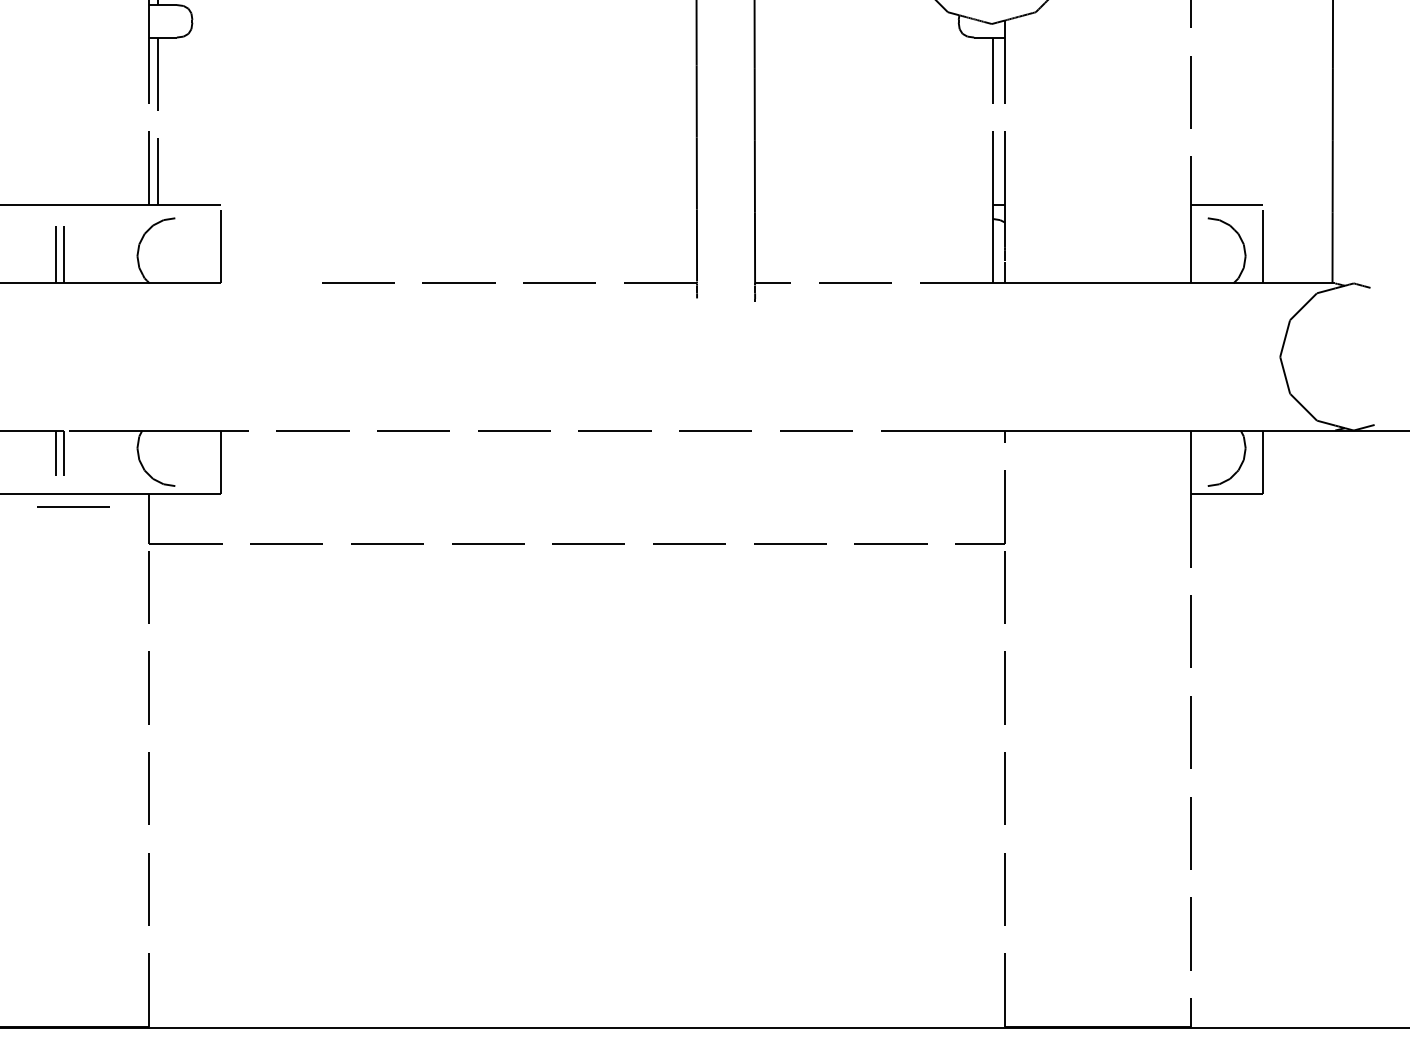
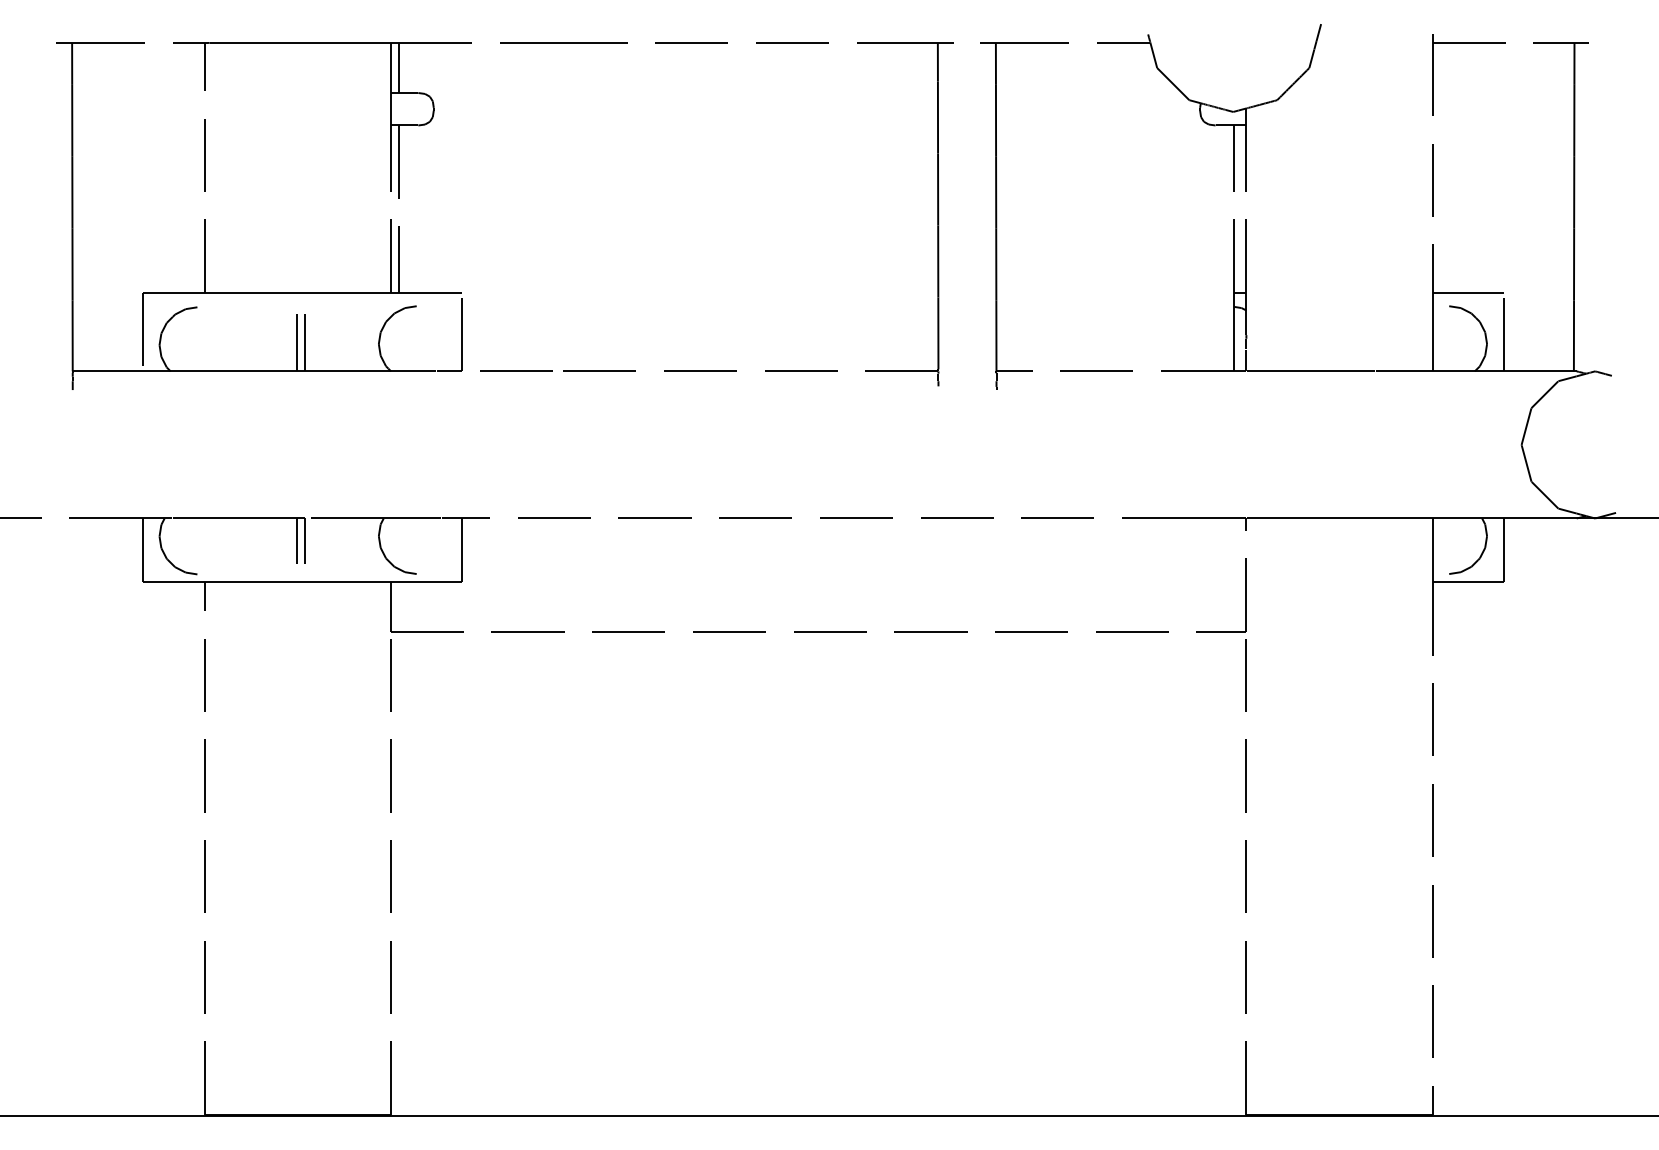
line: (73, 506) -> (516, 370), moved

